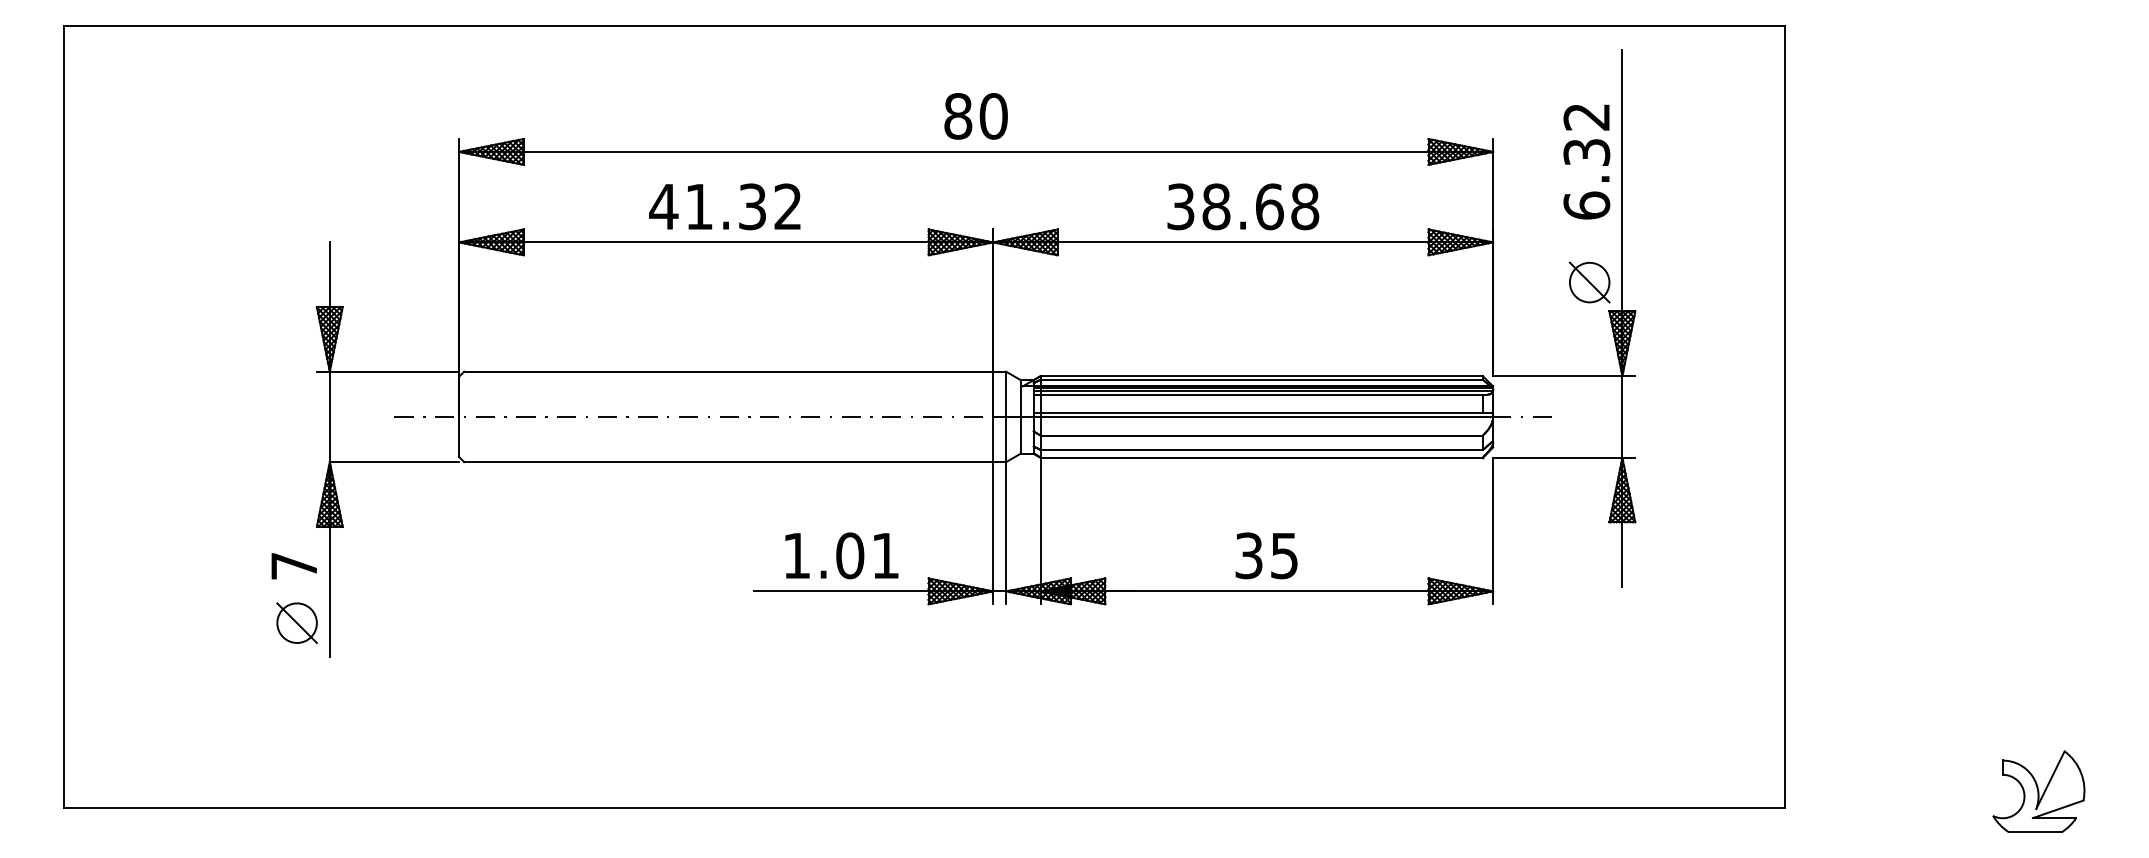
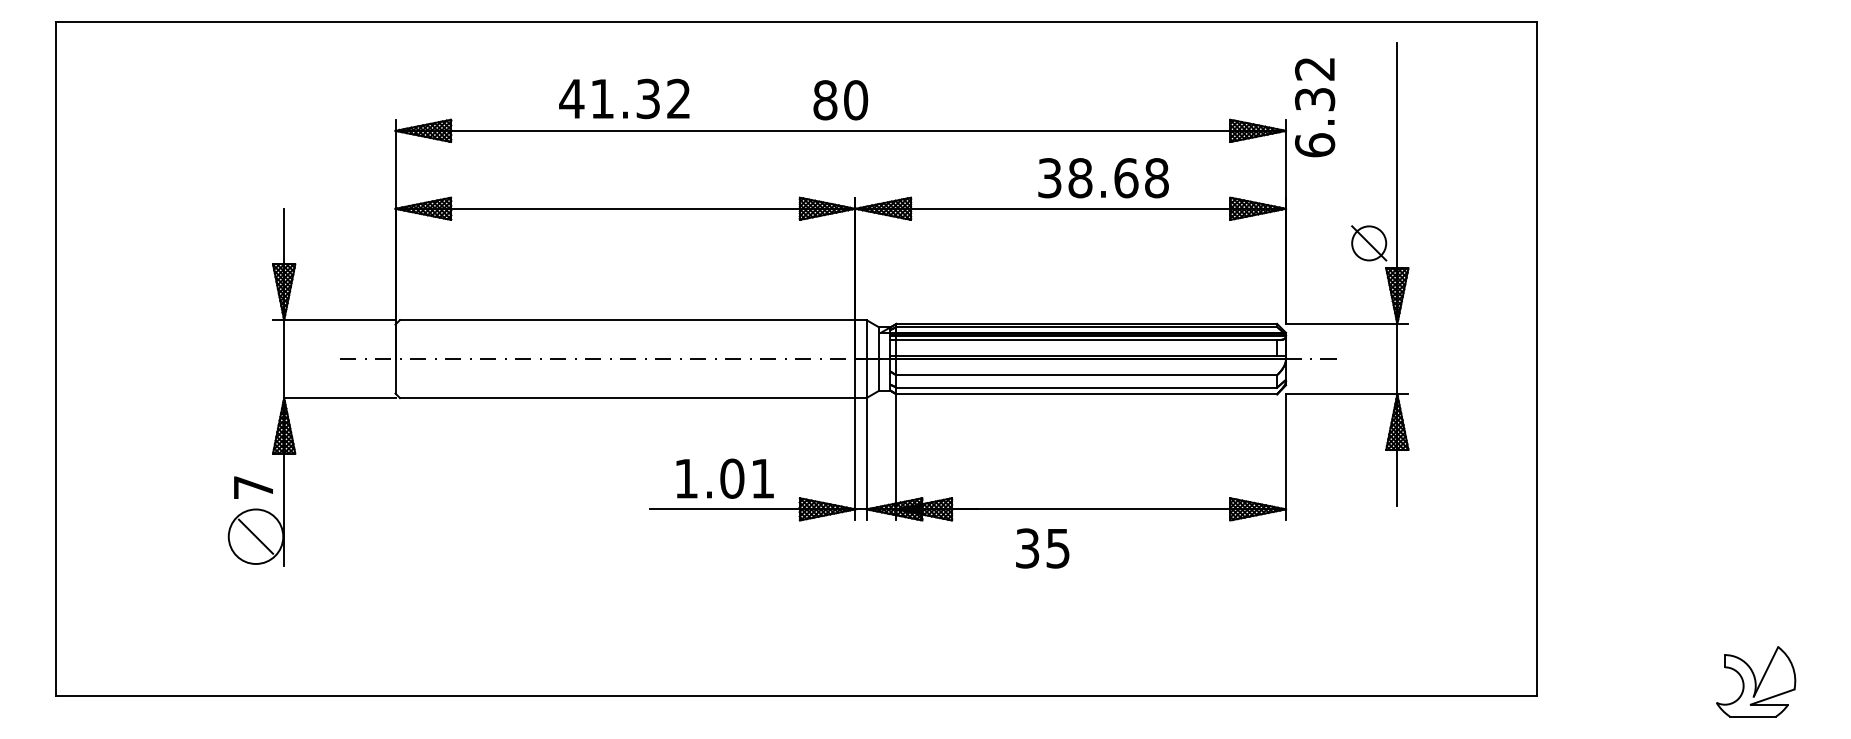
text: (1586, 161) -> (1314, 107), moved
text: (724, 206) -> (624, 98), moved
text: (1243, 206) -> (1103, 177), moved
text: (1266, 555) -> (1042, 548), moved
circle: (296, 622) -> (255, 536), size x1.6

